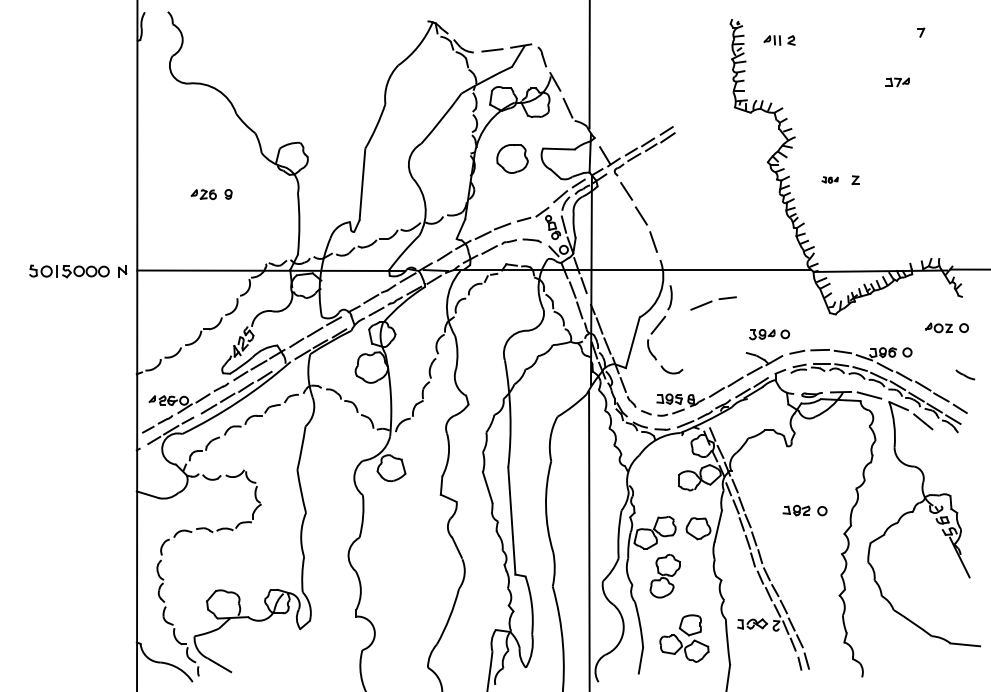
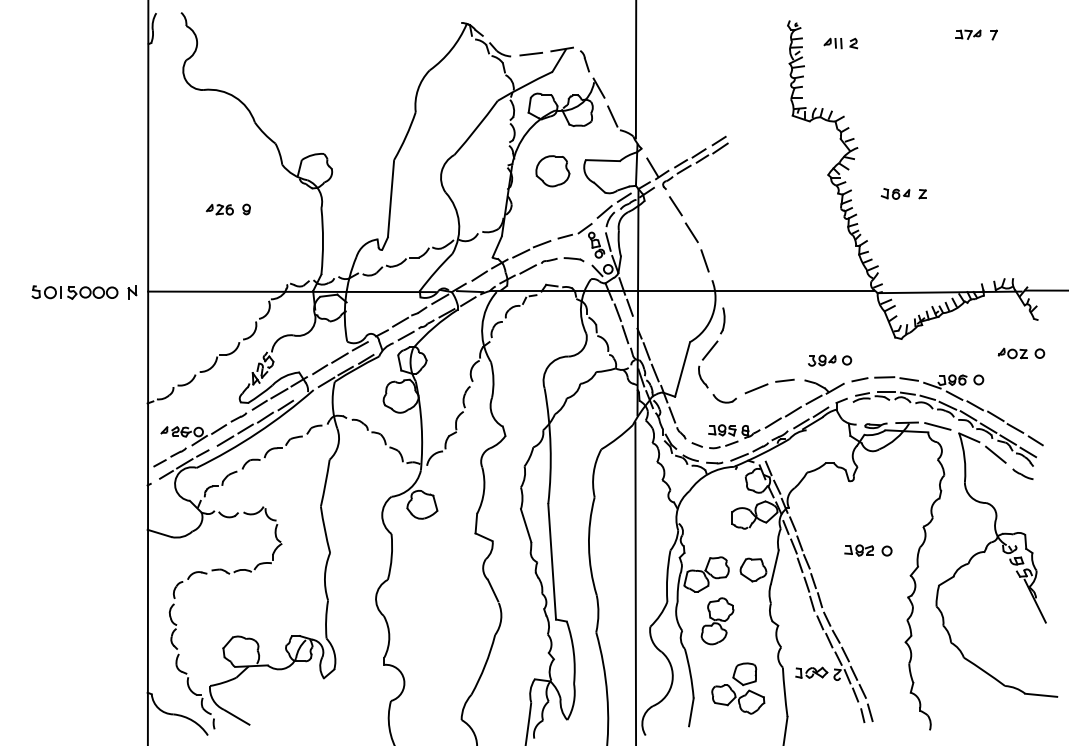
part: (897, 82) -> (968, 34), moved
part: (829, 179) -> (894, 193), size x1.67
part: (713, 303) -> (769, 386), moved
part: (965, 374) -> (1023, 473), moved

